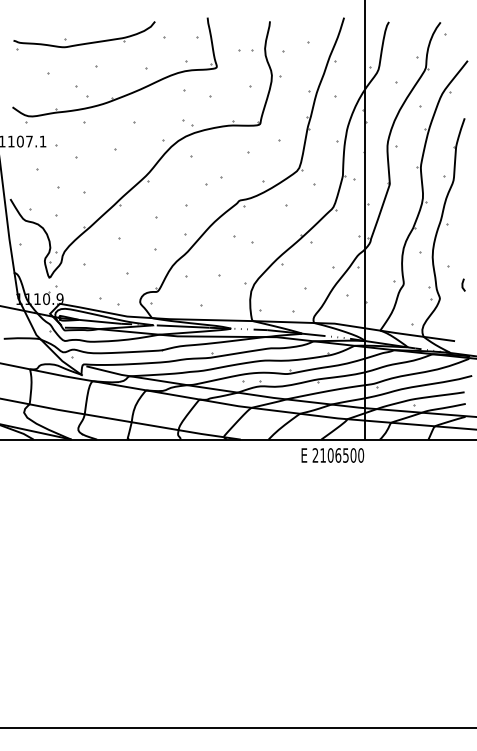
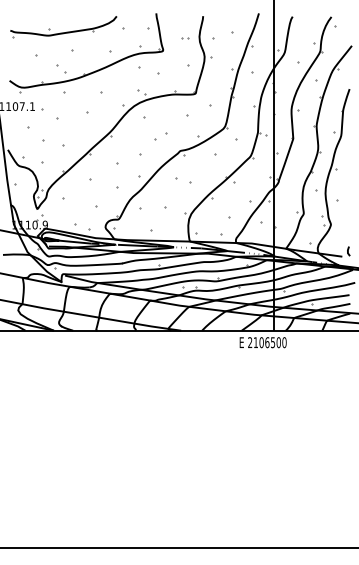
part: (246, 51) -> (185, 38), size x0.62
line: (463, 284) -> (348, 250), moved
text: (332, 455) -> (262, 342), moved

